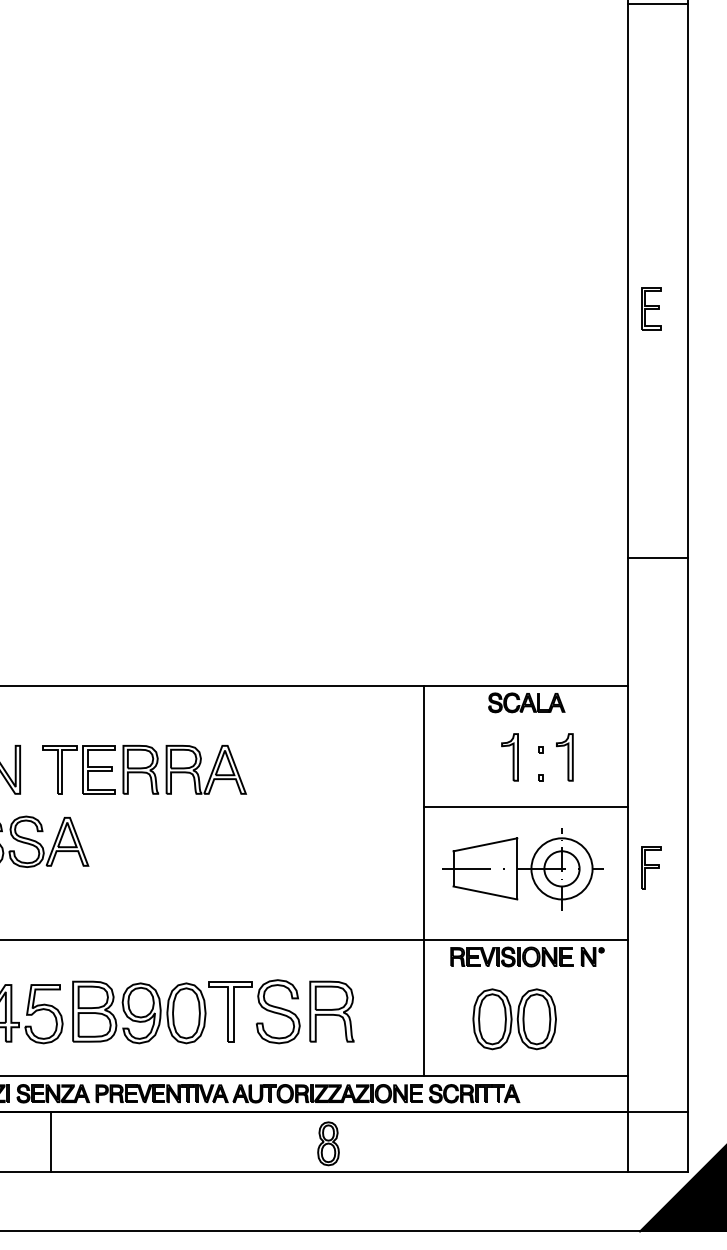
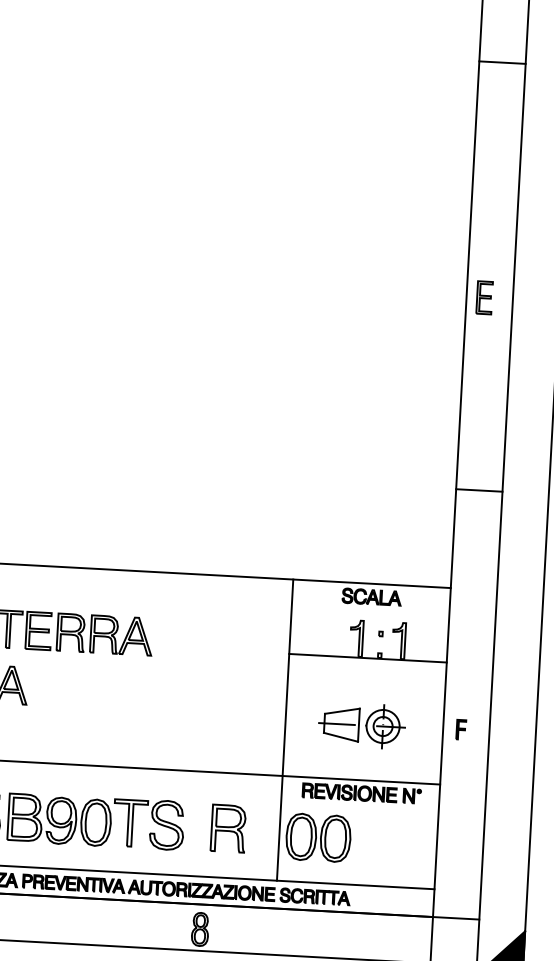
line: (526, 806) -> (368, 657), moved
part: (651, 867) -> (461, 729), size x0.6
part: (522, 869) -> (361, 725), size x0.7
part: (331, 1011) -> (228, 828), moved
part: (514, 1019) -> (318, 838), moved

